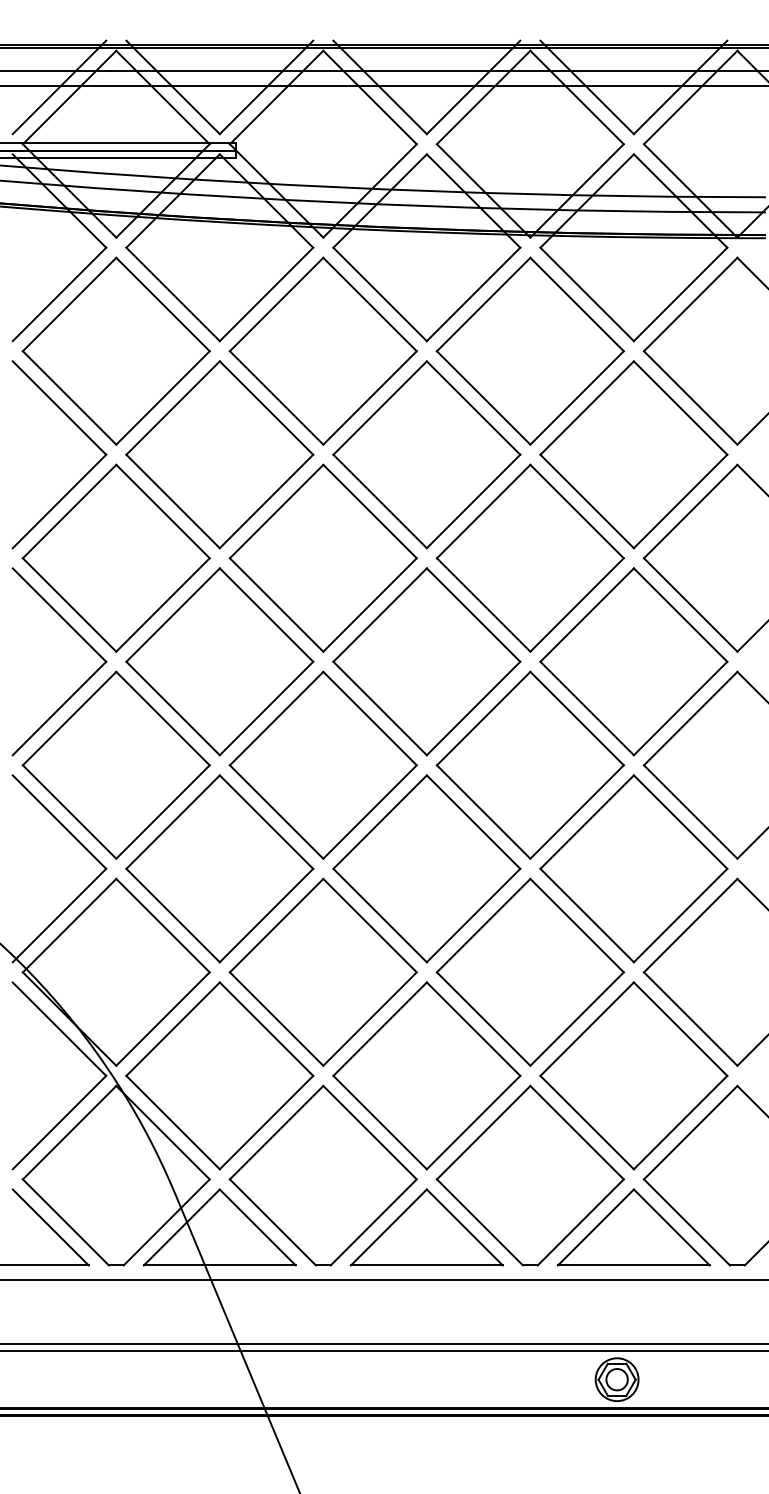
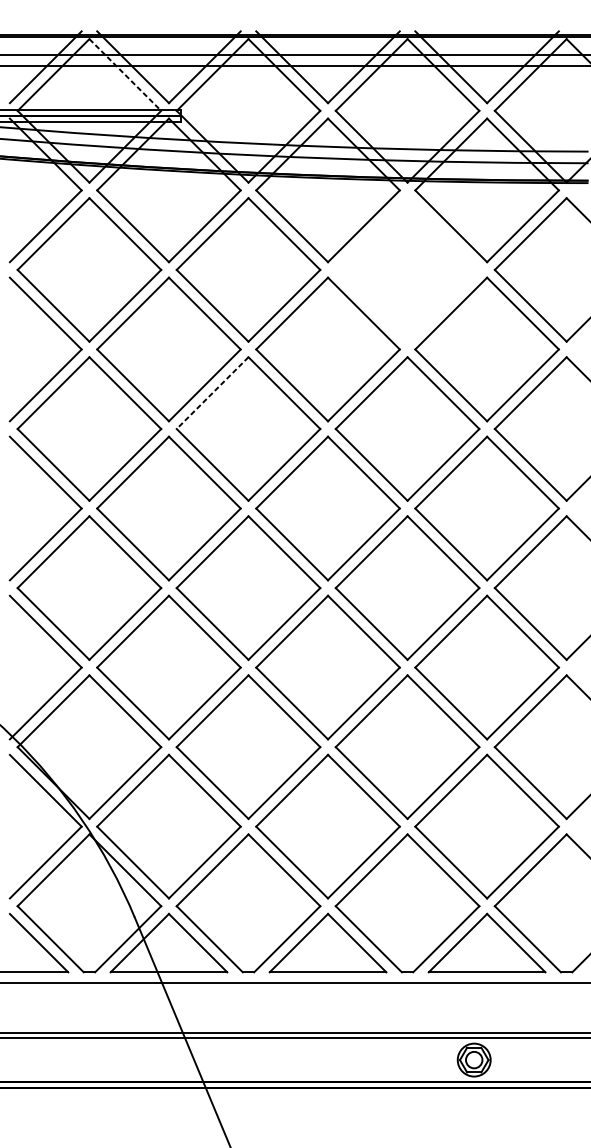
line: (163, 97) -> (125, 74), solid -> dashed
part: (529, 350) -> (406, 269), removed
line: (276, 511) -> (212, 393), solid -> dashed

